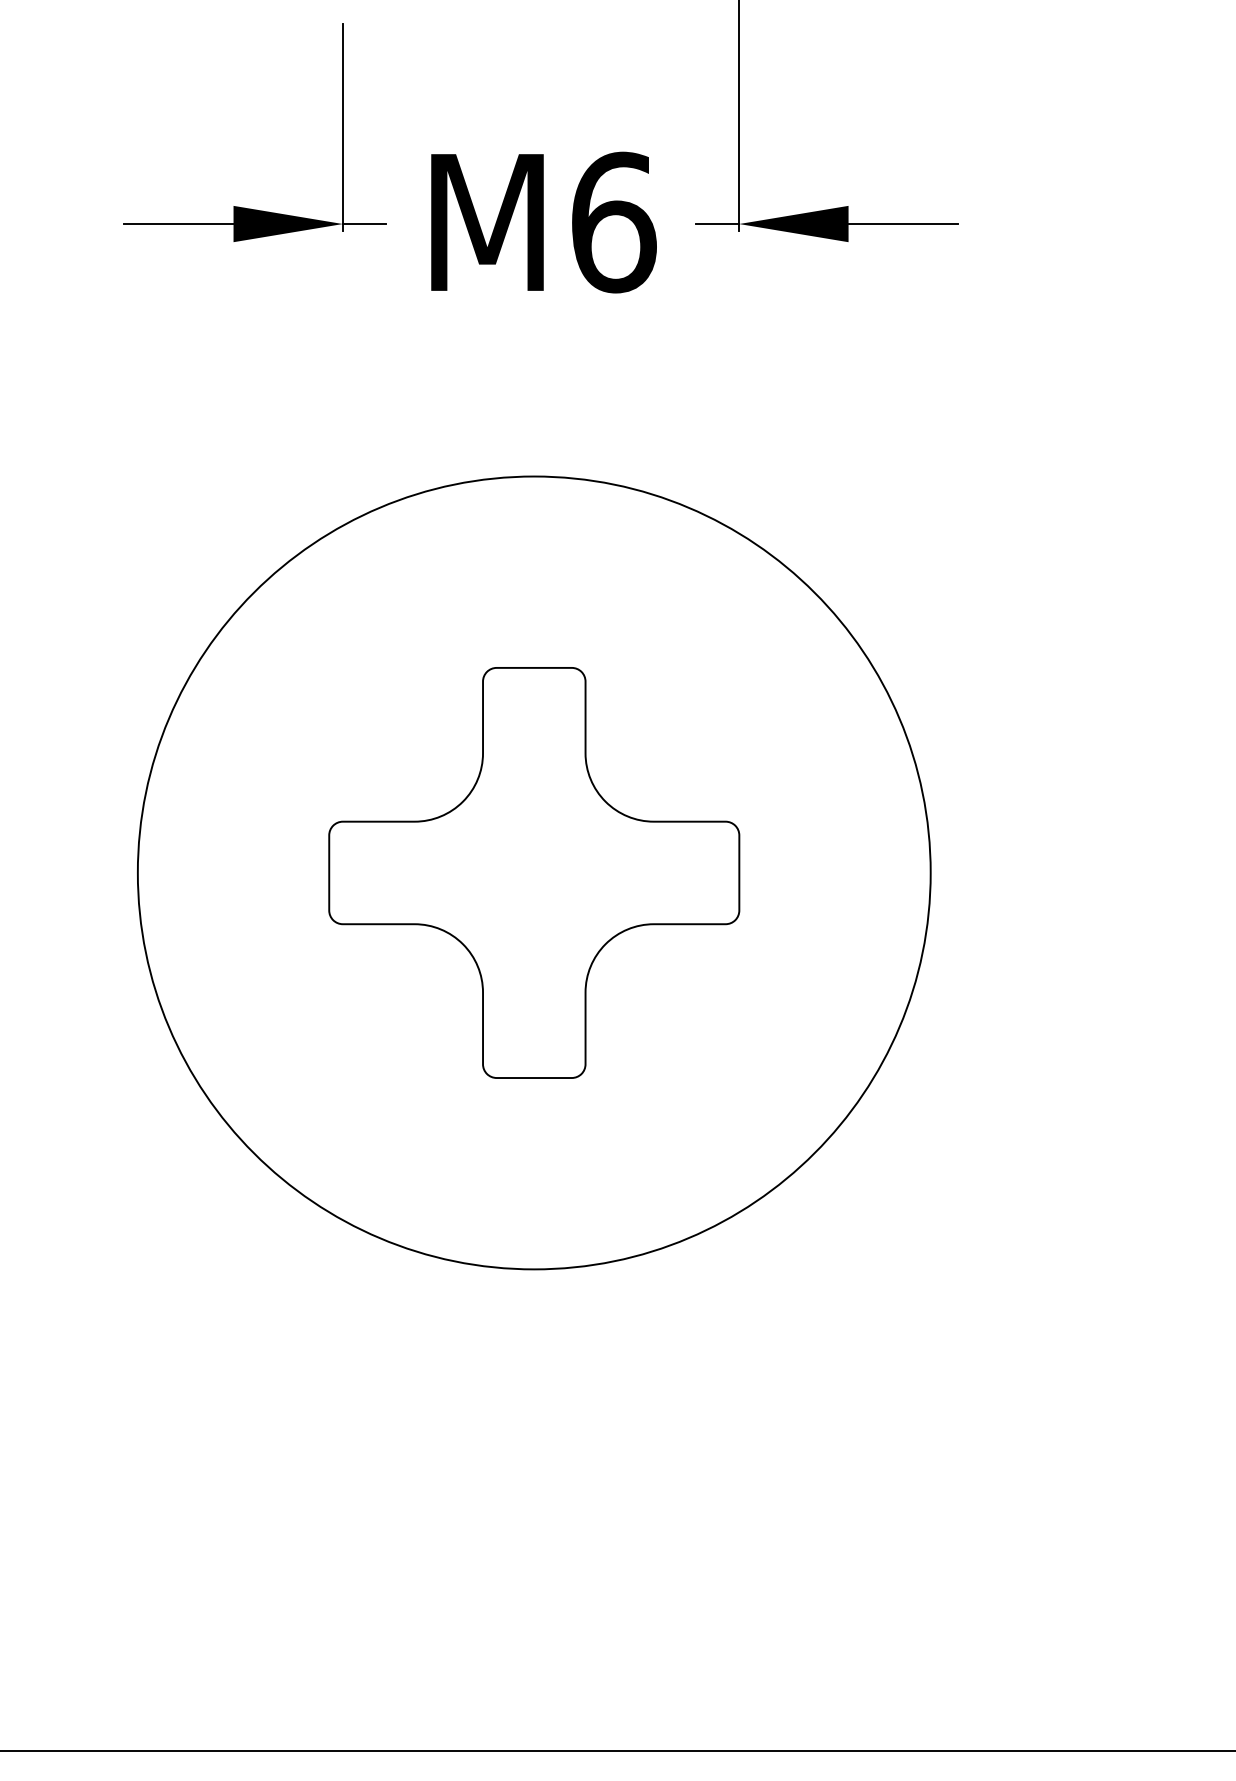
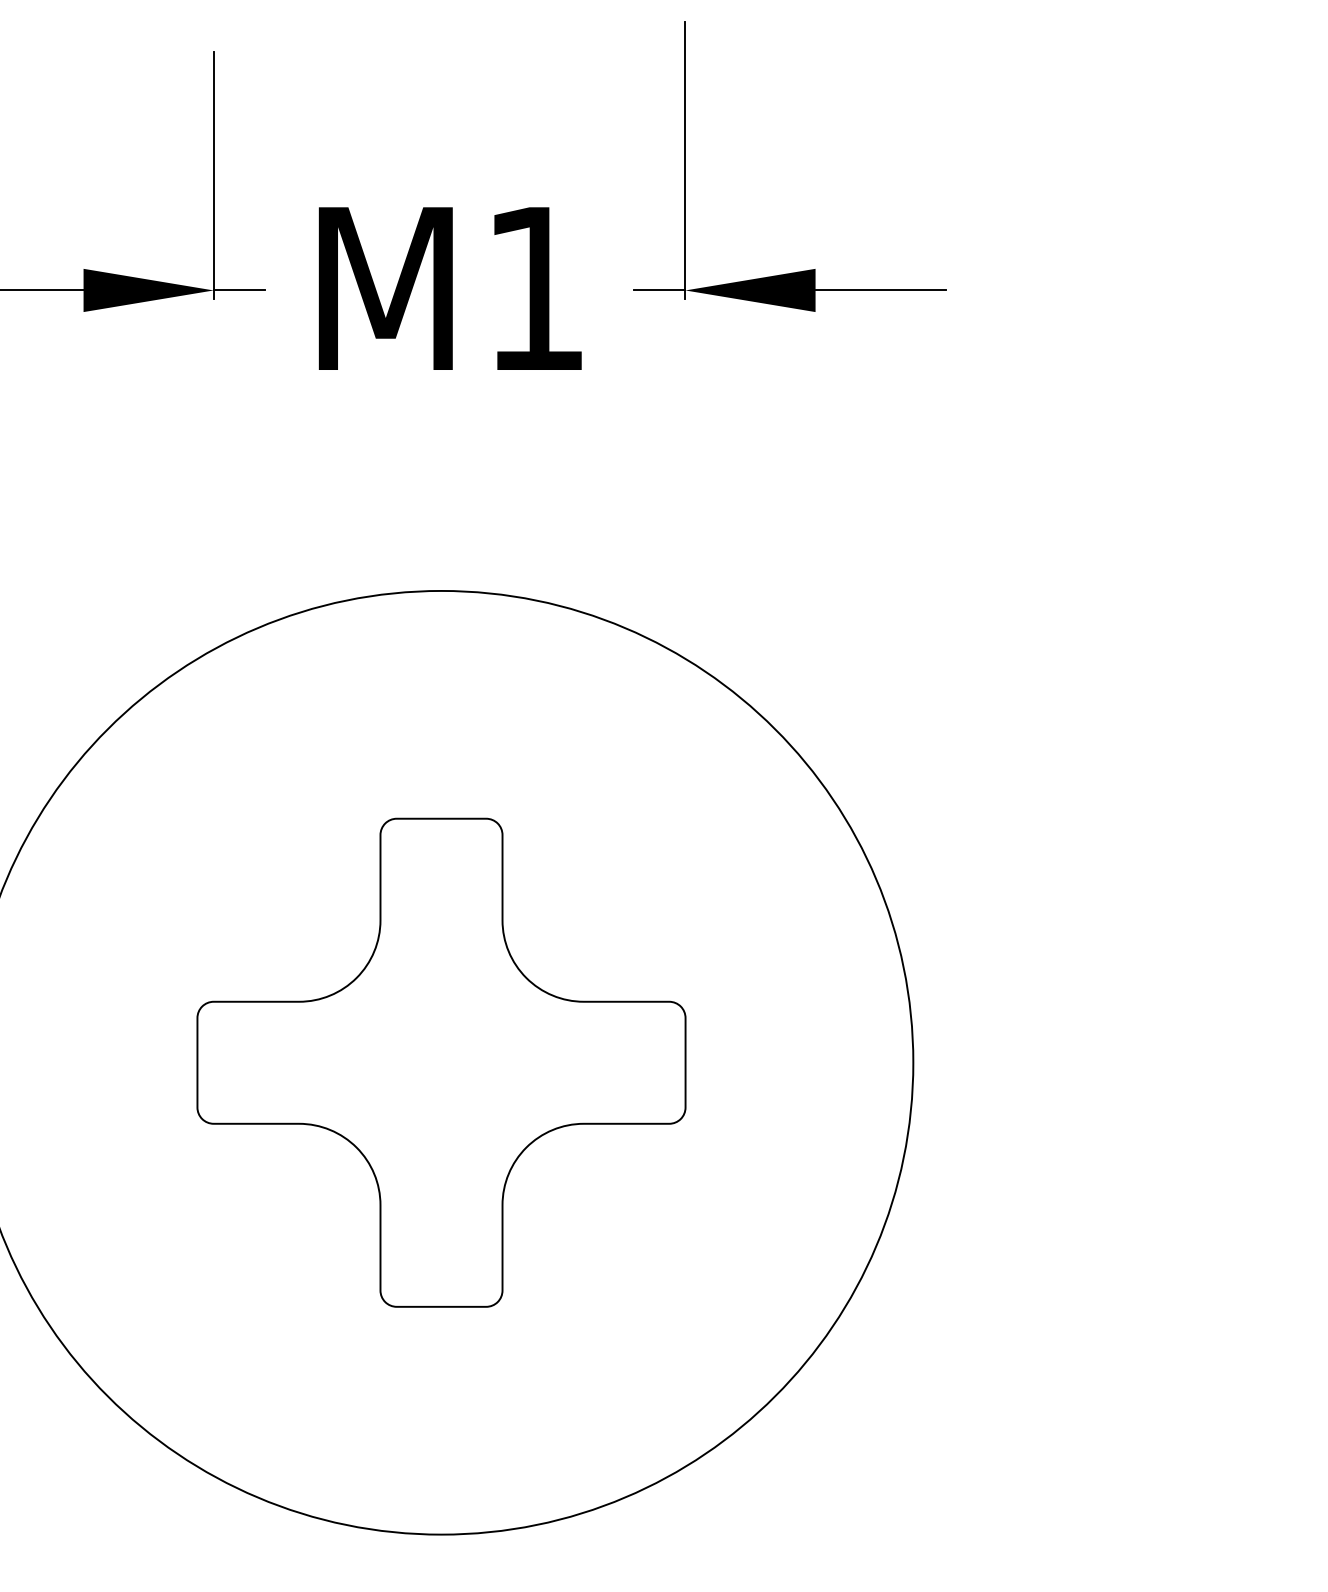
text: (614, 222) -> (536, 288), M6 -> M1

